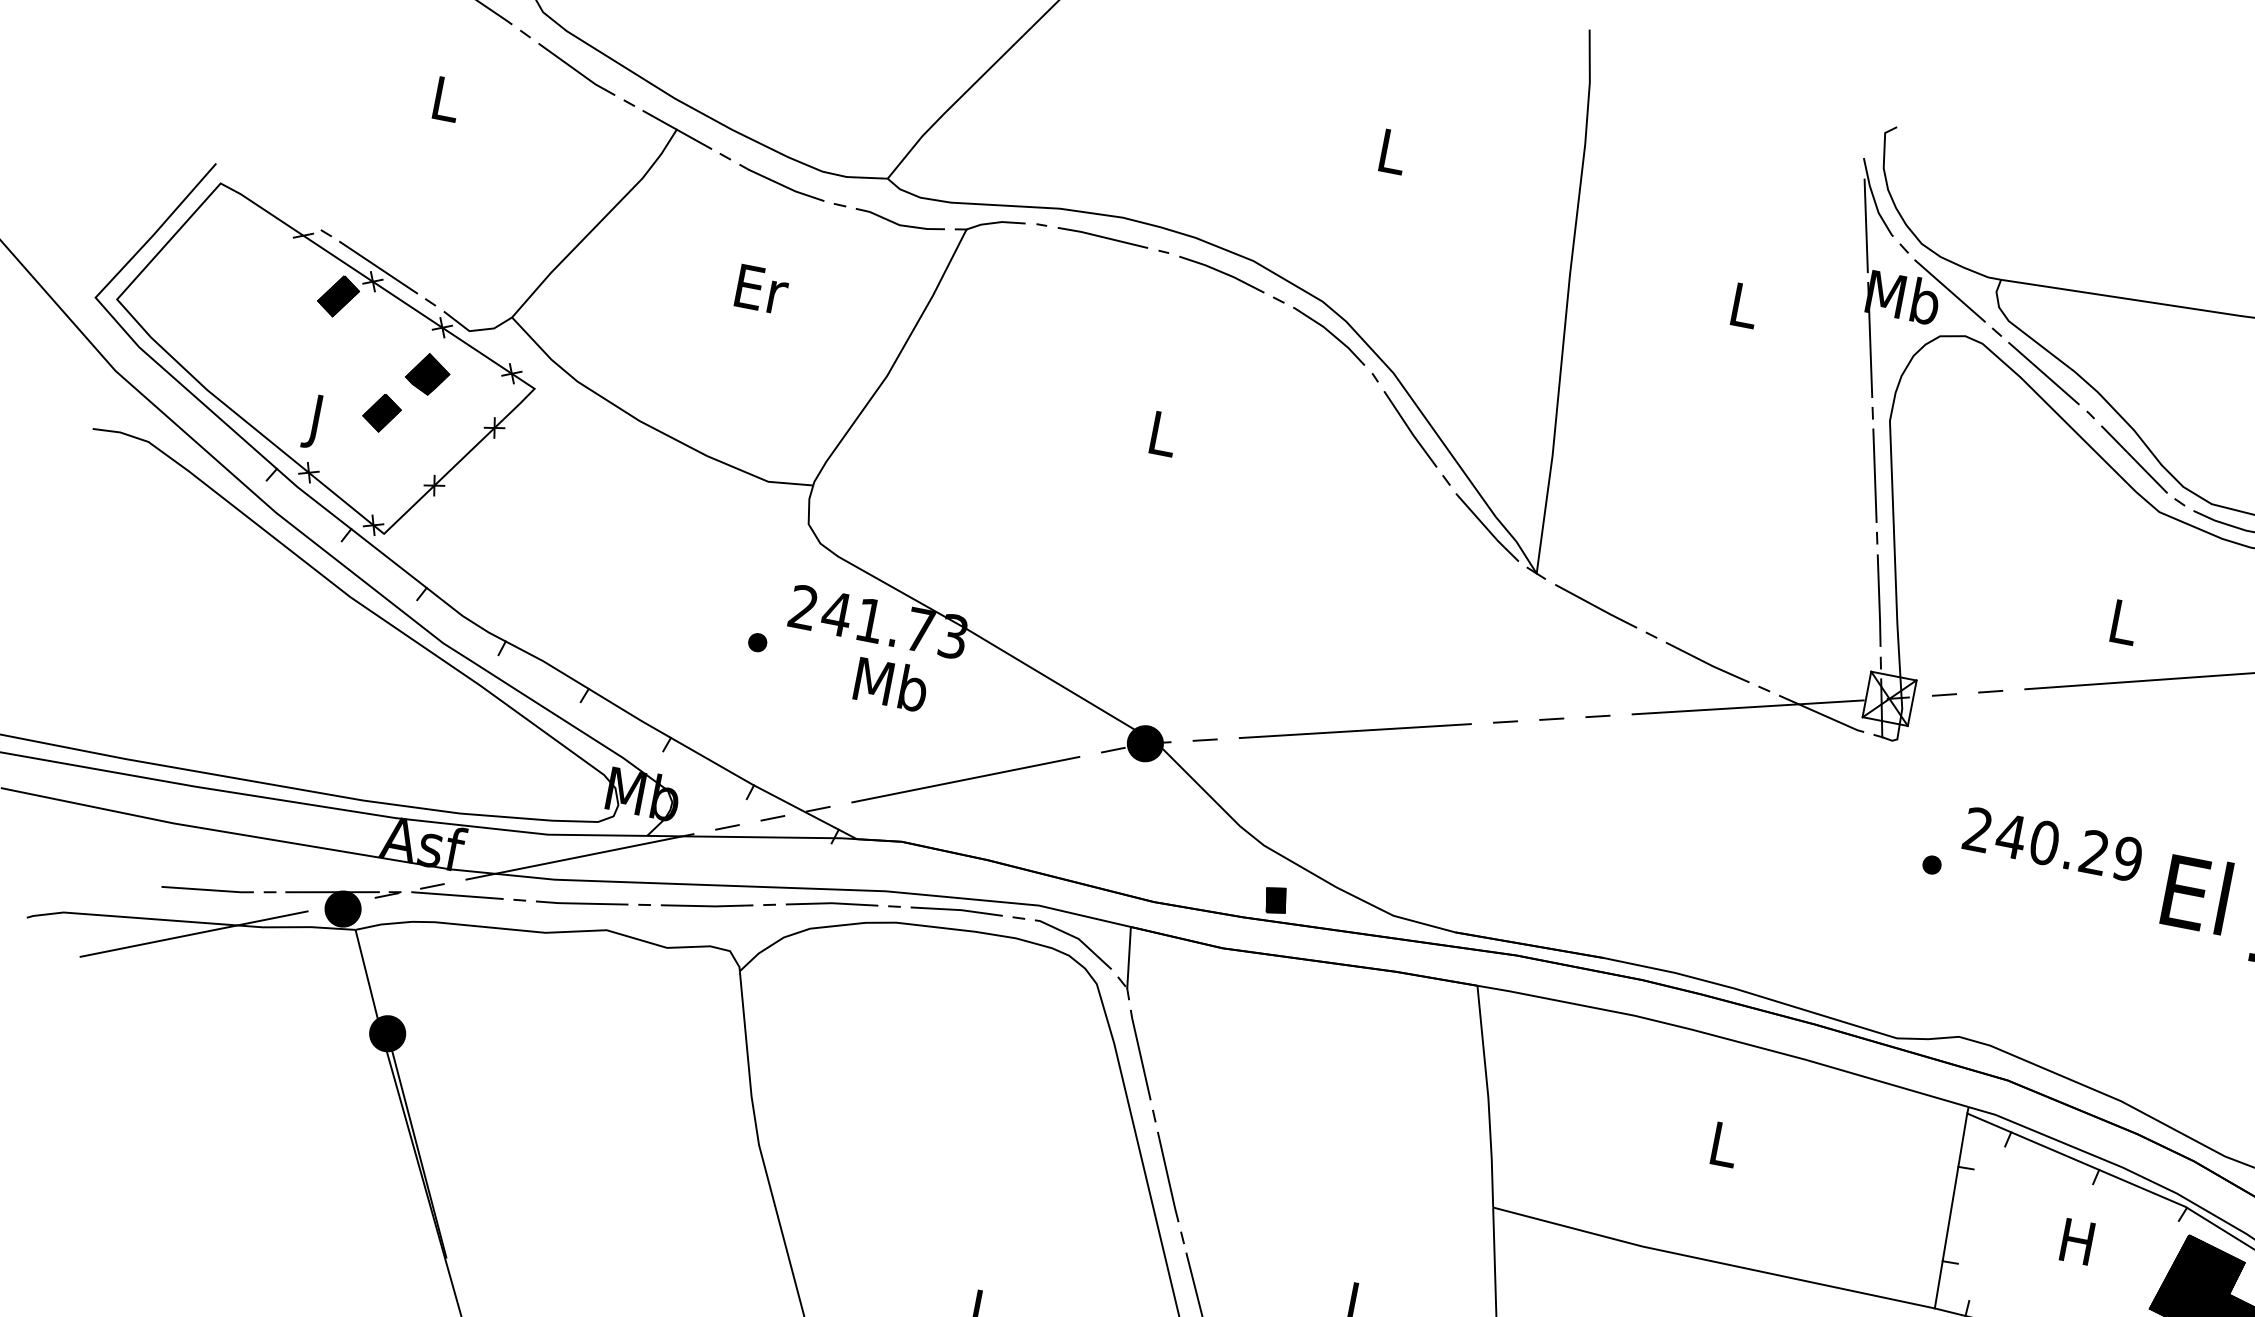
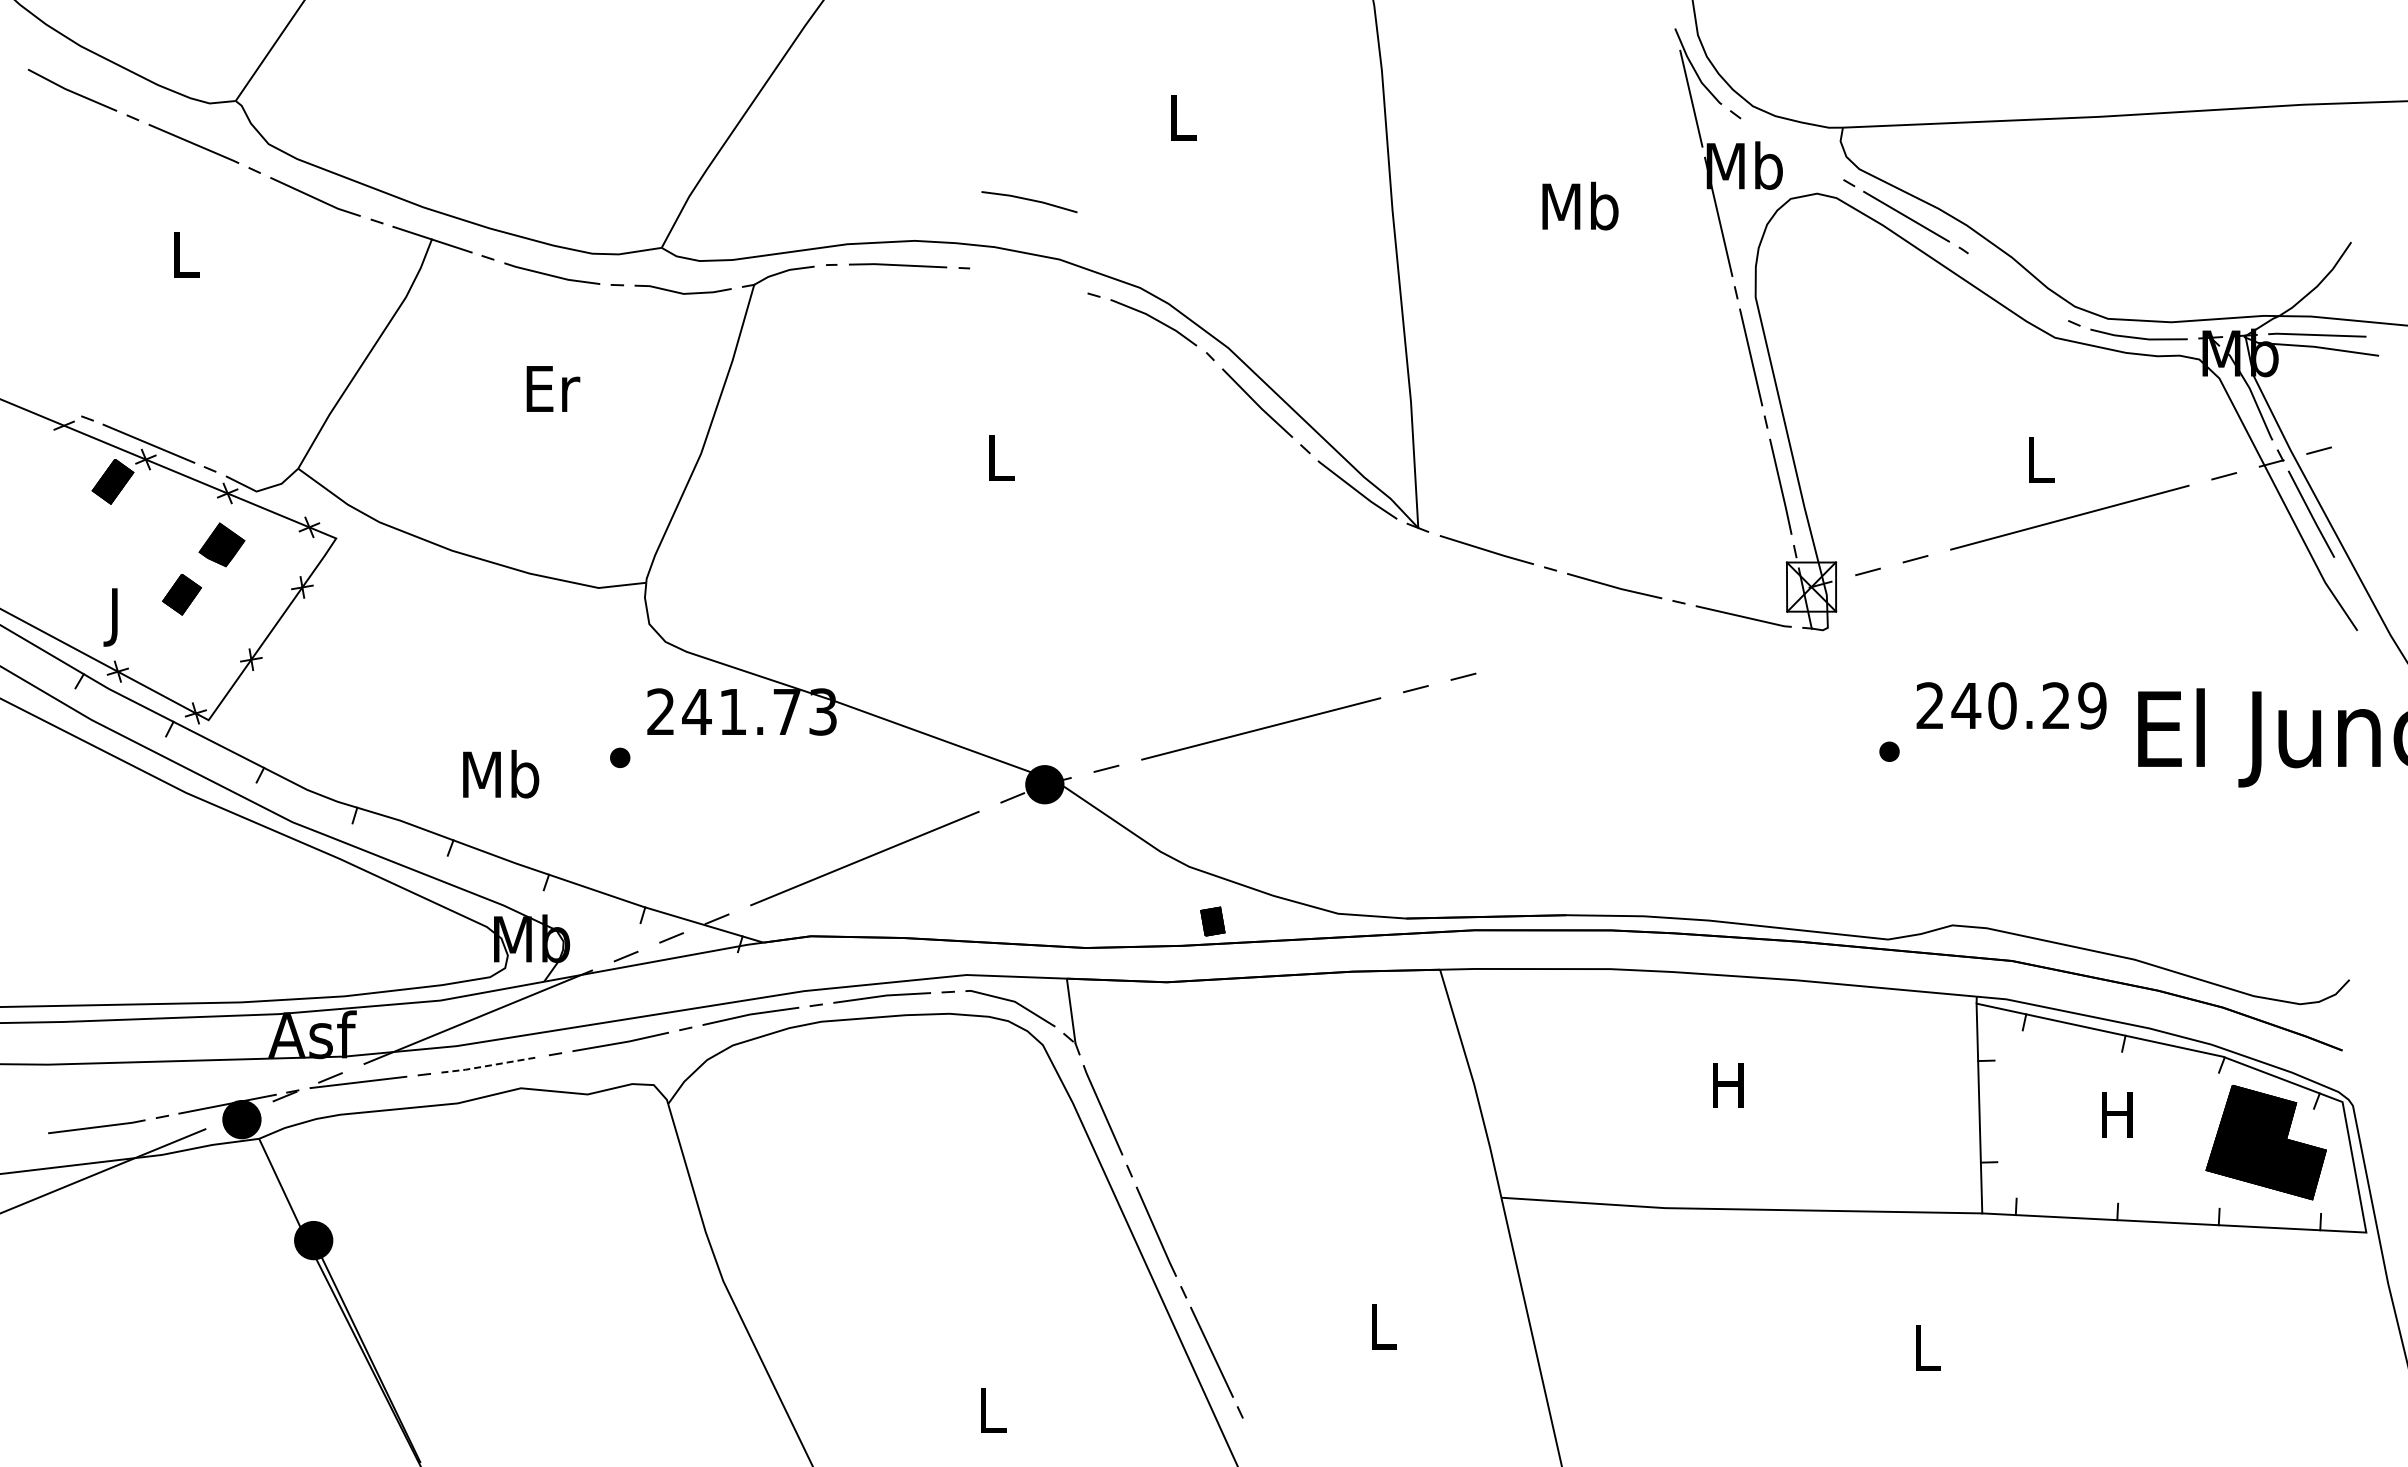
line: (1222, 273) -> (1029, 200), moved
line: (1949, 290) -> (1791, 149), removed
text: (1744, 304) -> (1580, 205), L -> Mb
line: (2133, 458) -> (2017, 287), removed
text: (891, 683) -> (501, 773), moved
line: (1747, 707) -> (1665, 624), removed
line: (1598, 716) -> (1511, 664), removed
line: (581, 903) -> (489, 1065), solid -> dashed
text: (1723, 1144) -> (1728, 1085), L -> H

